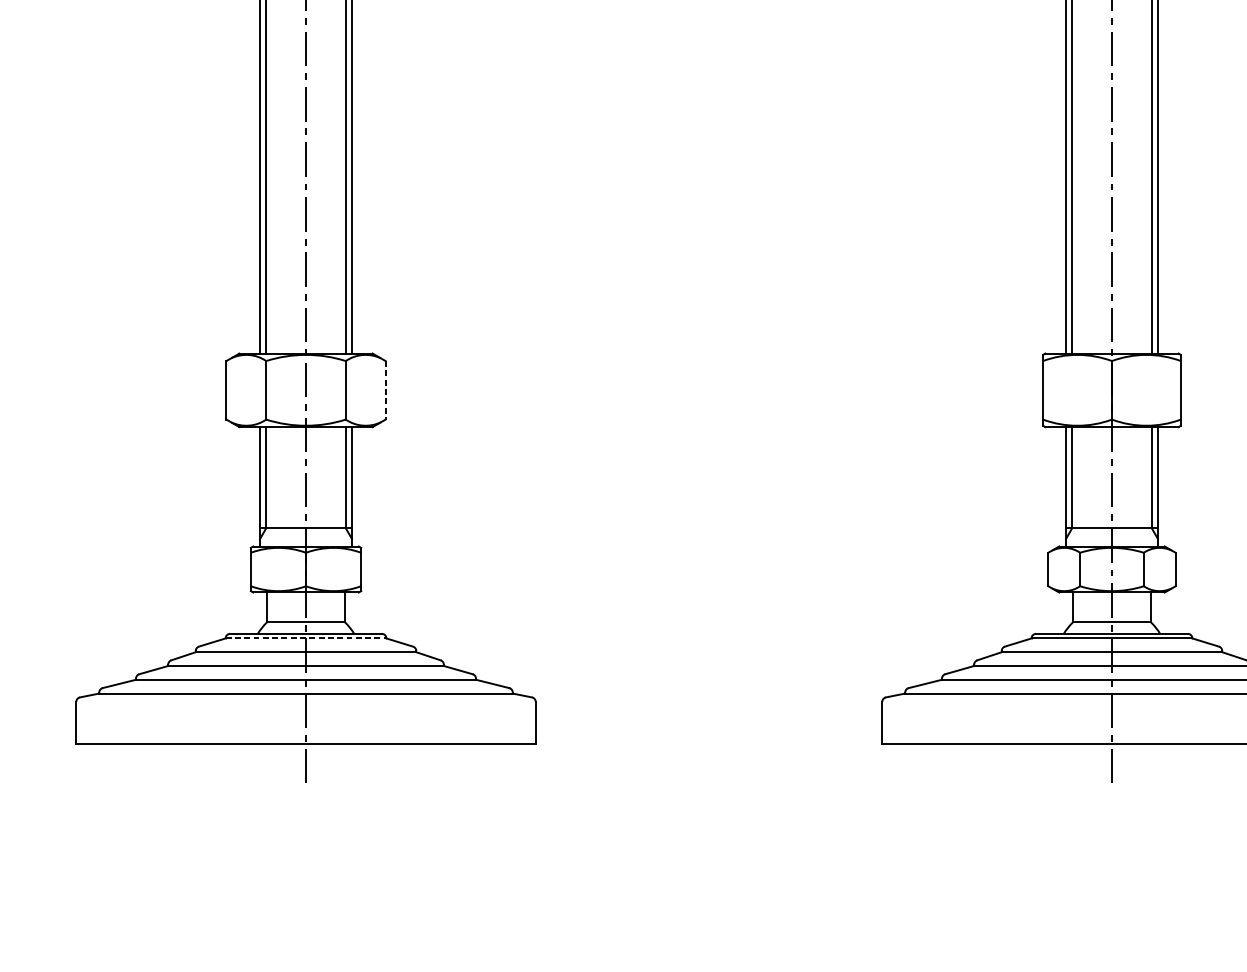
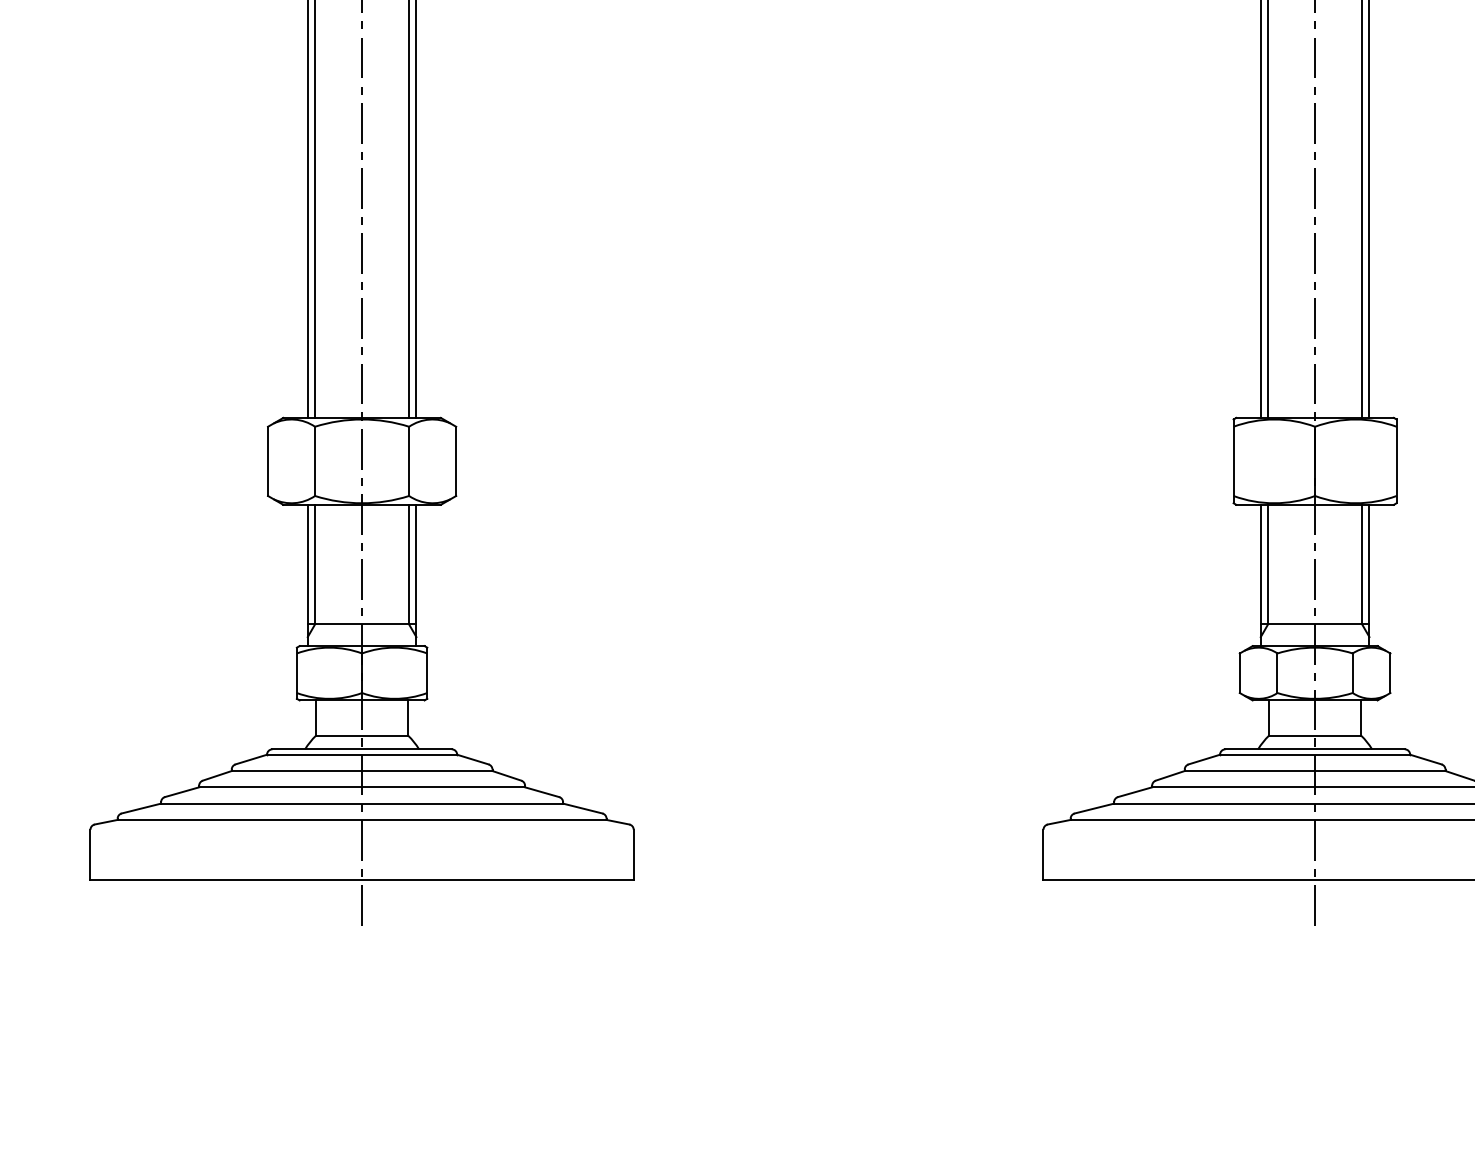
line: (385, 390) -> (456, 461), dashed -> solid
line: (306, 638) -> (362, 754), dashed -> solid

